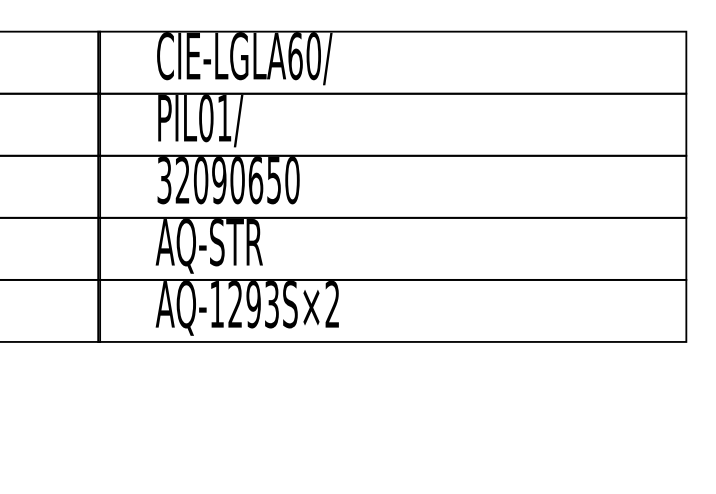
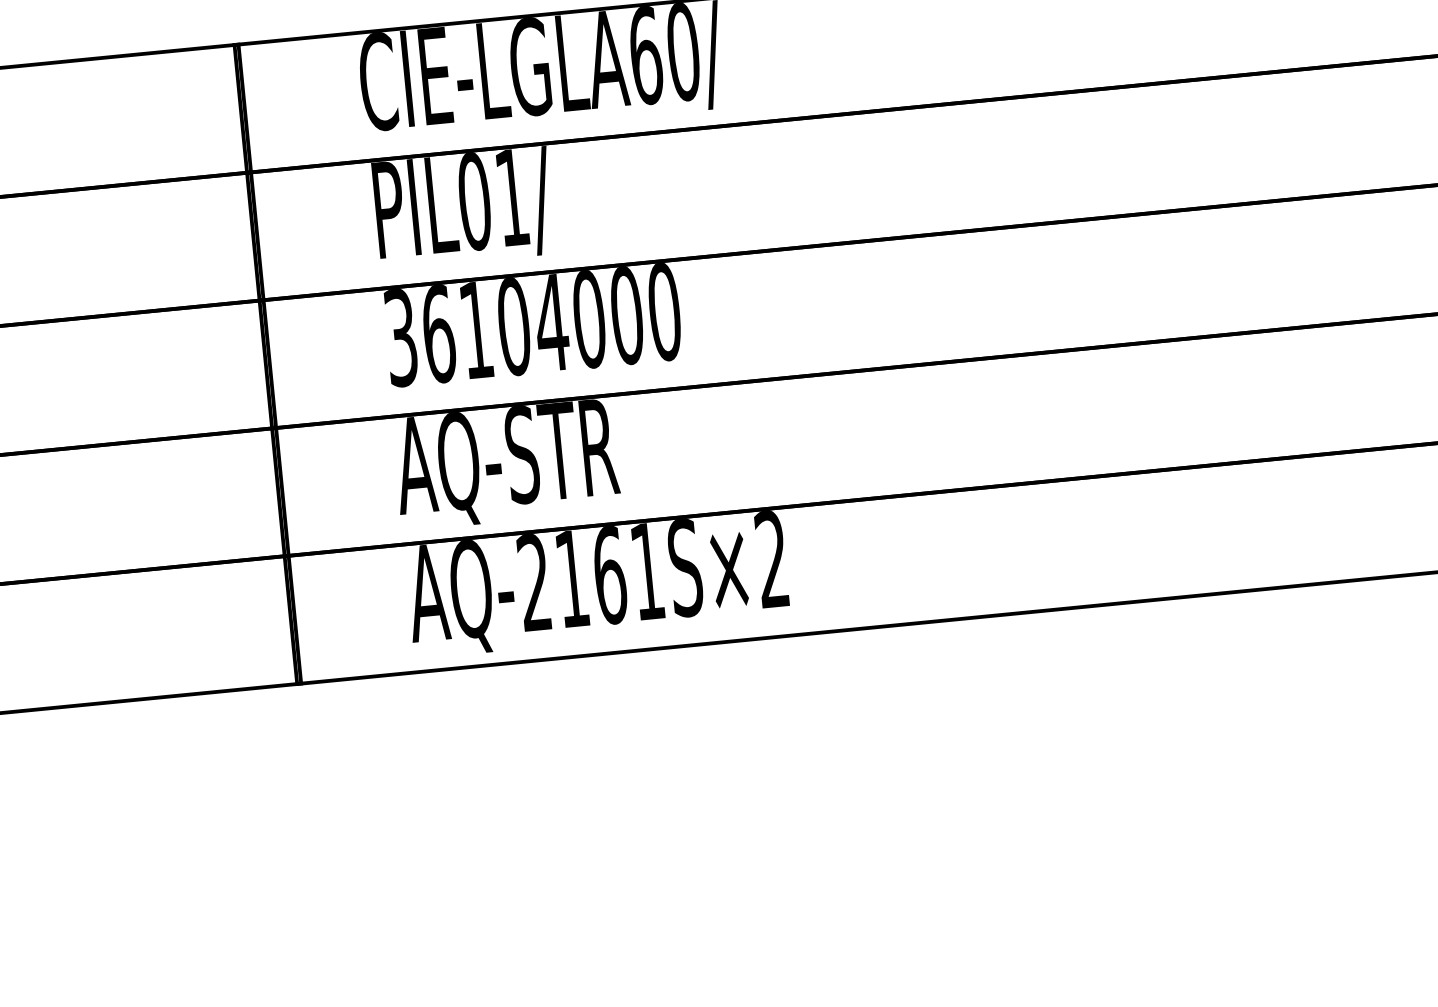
text: (228, 180) -> (532, 325), 32090650 -> 36104000
text: (244, 304) -> (590, 577), AQ-1293S×2 -> AQ-2161S×2

